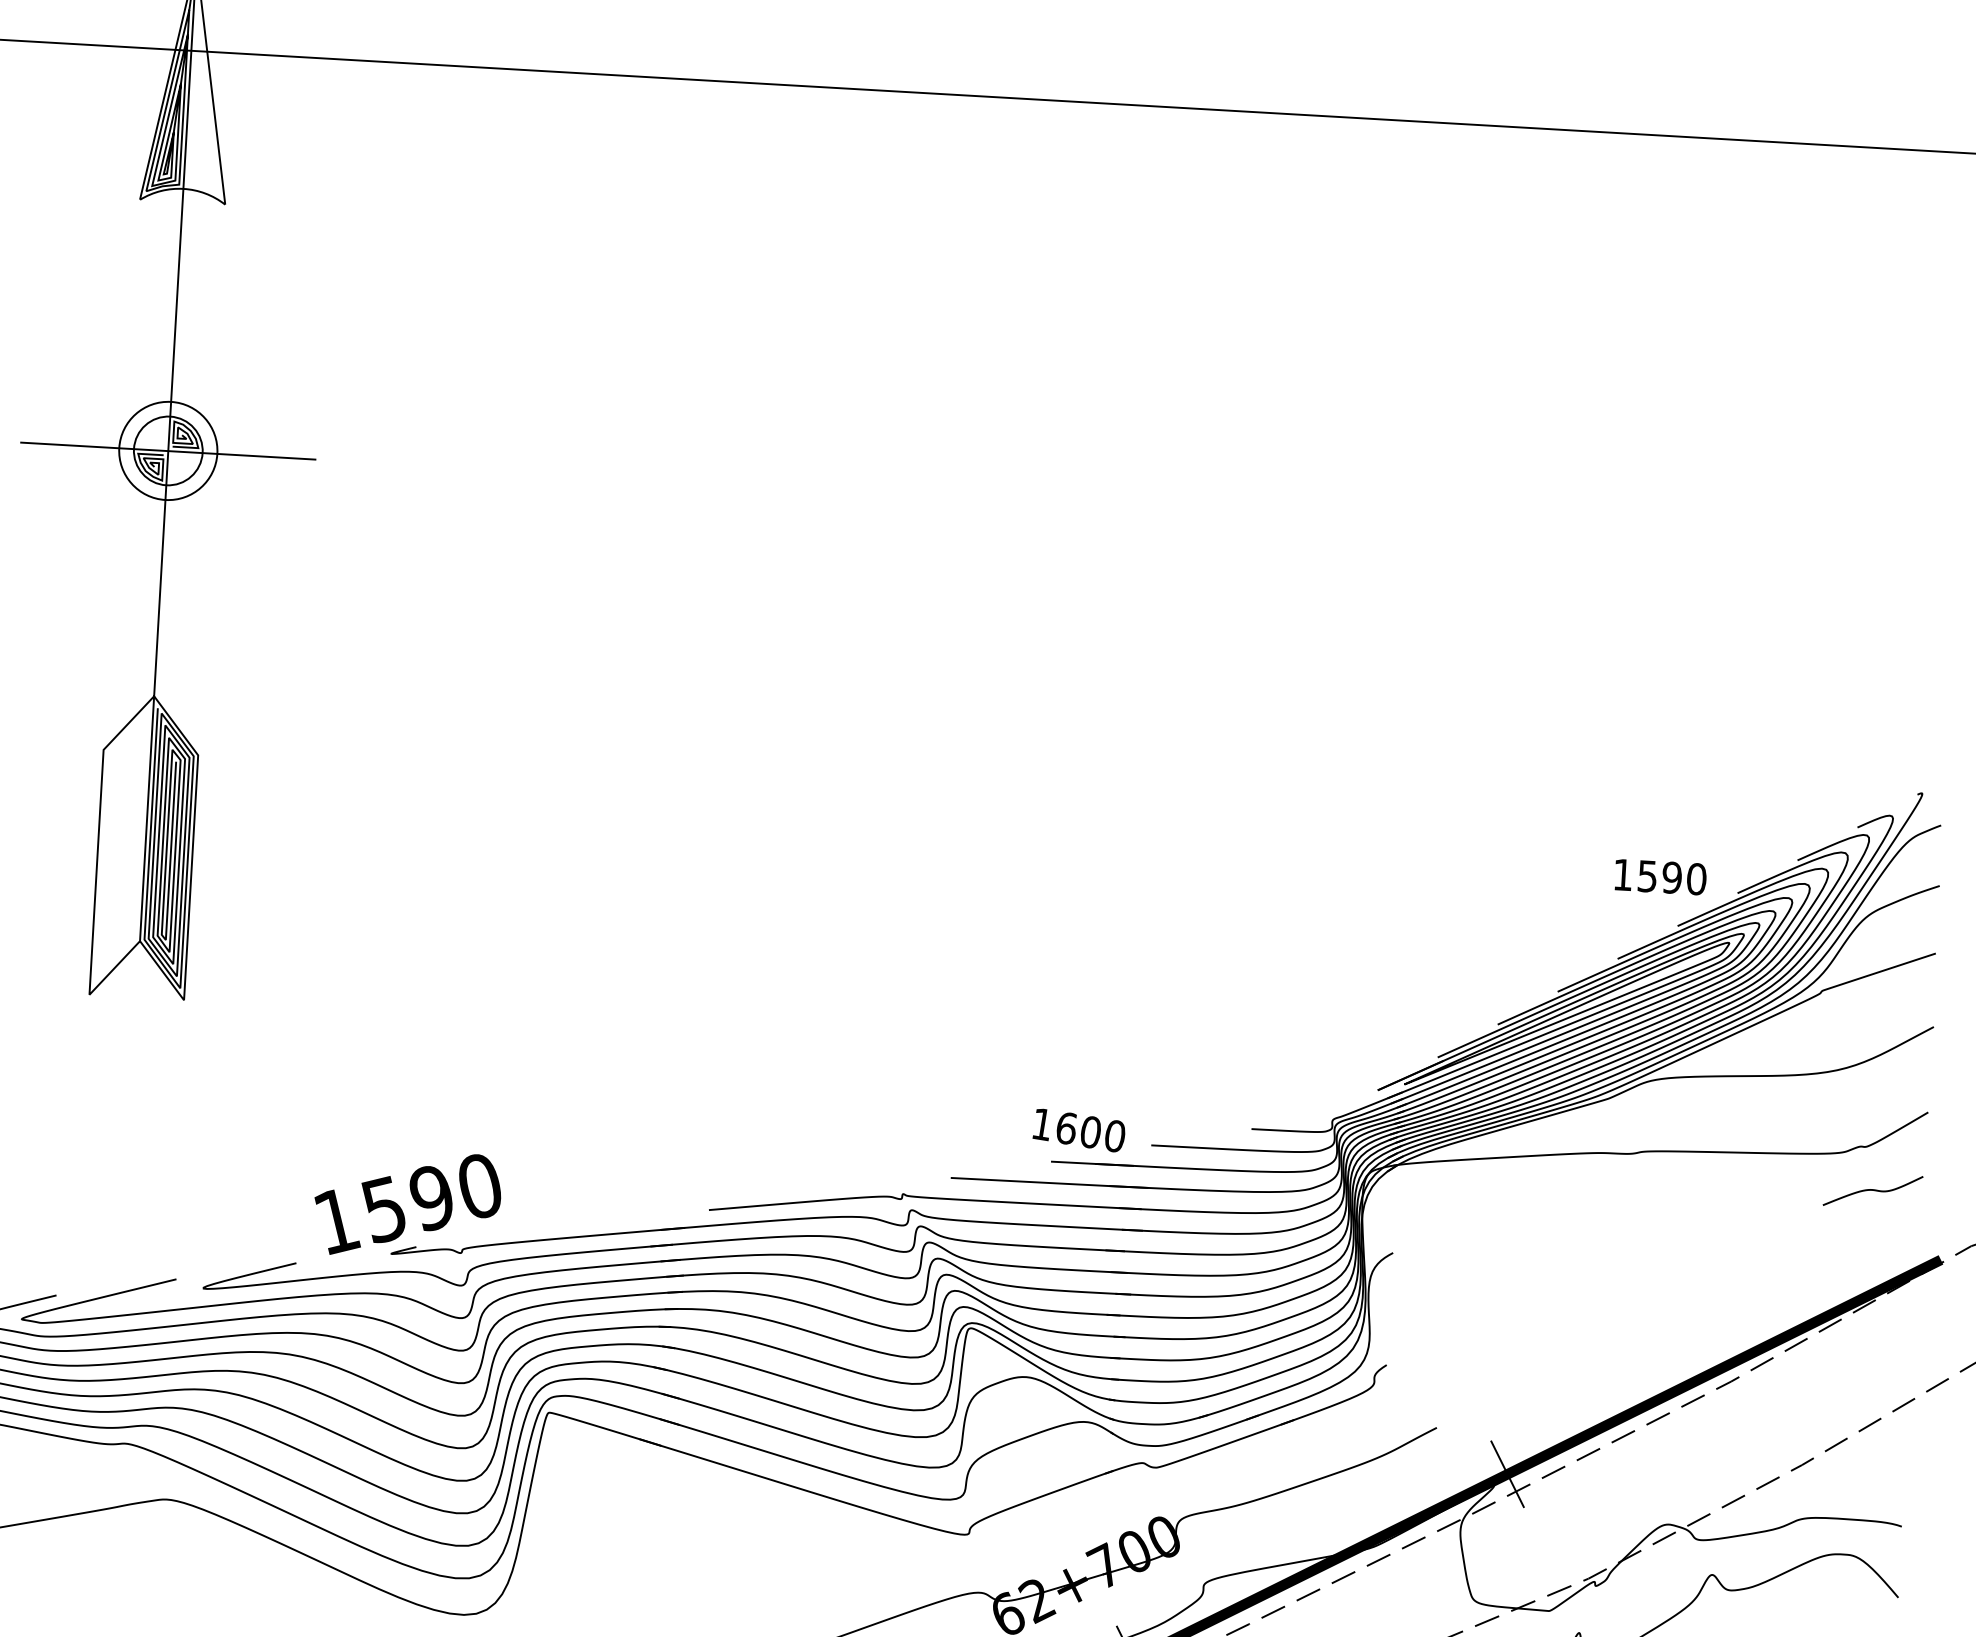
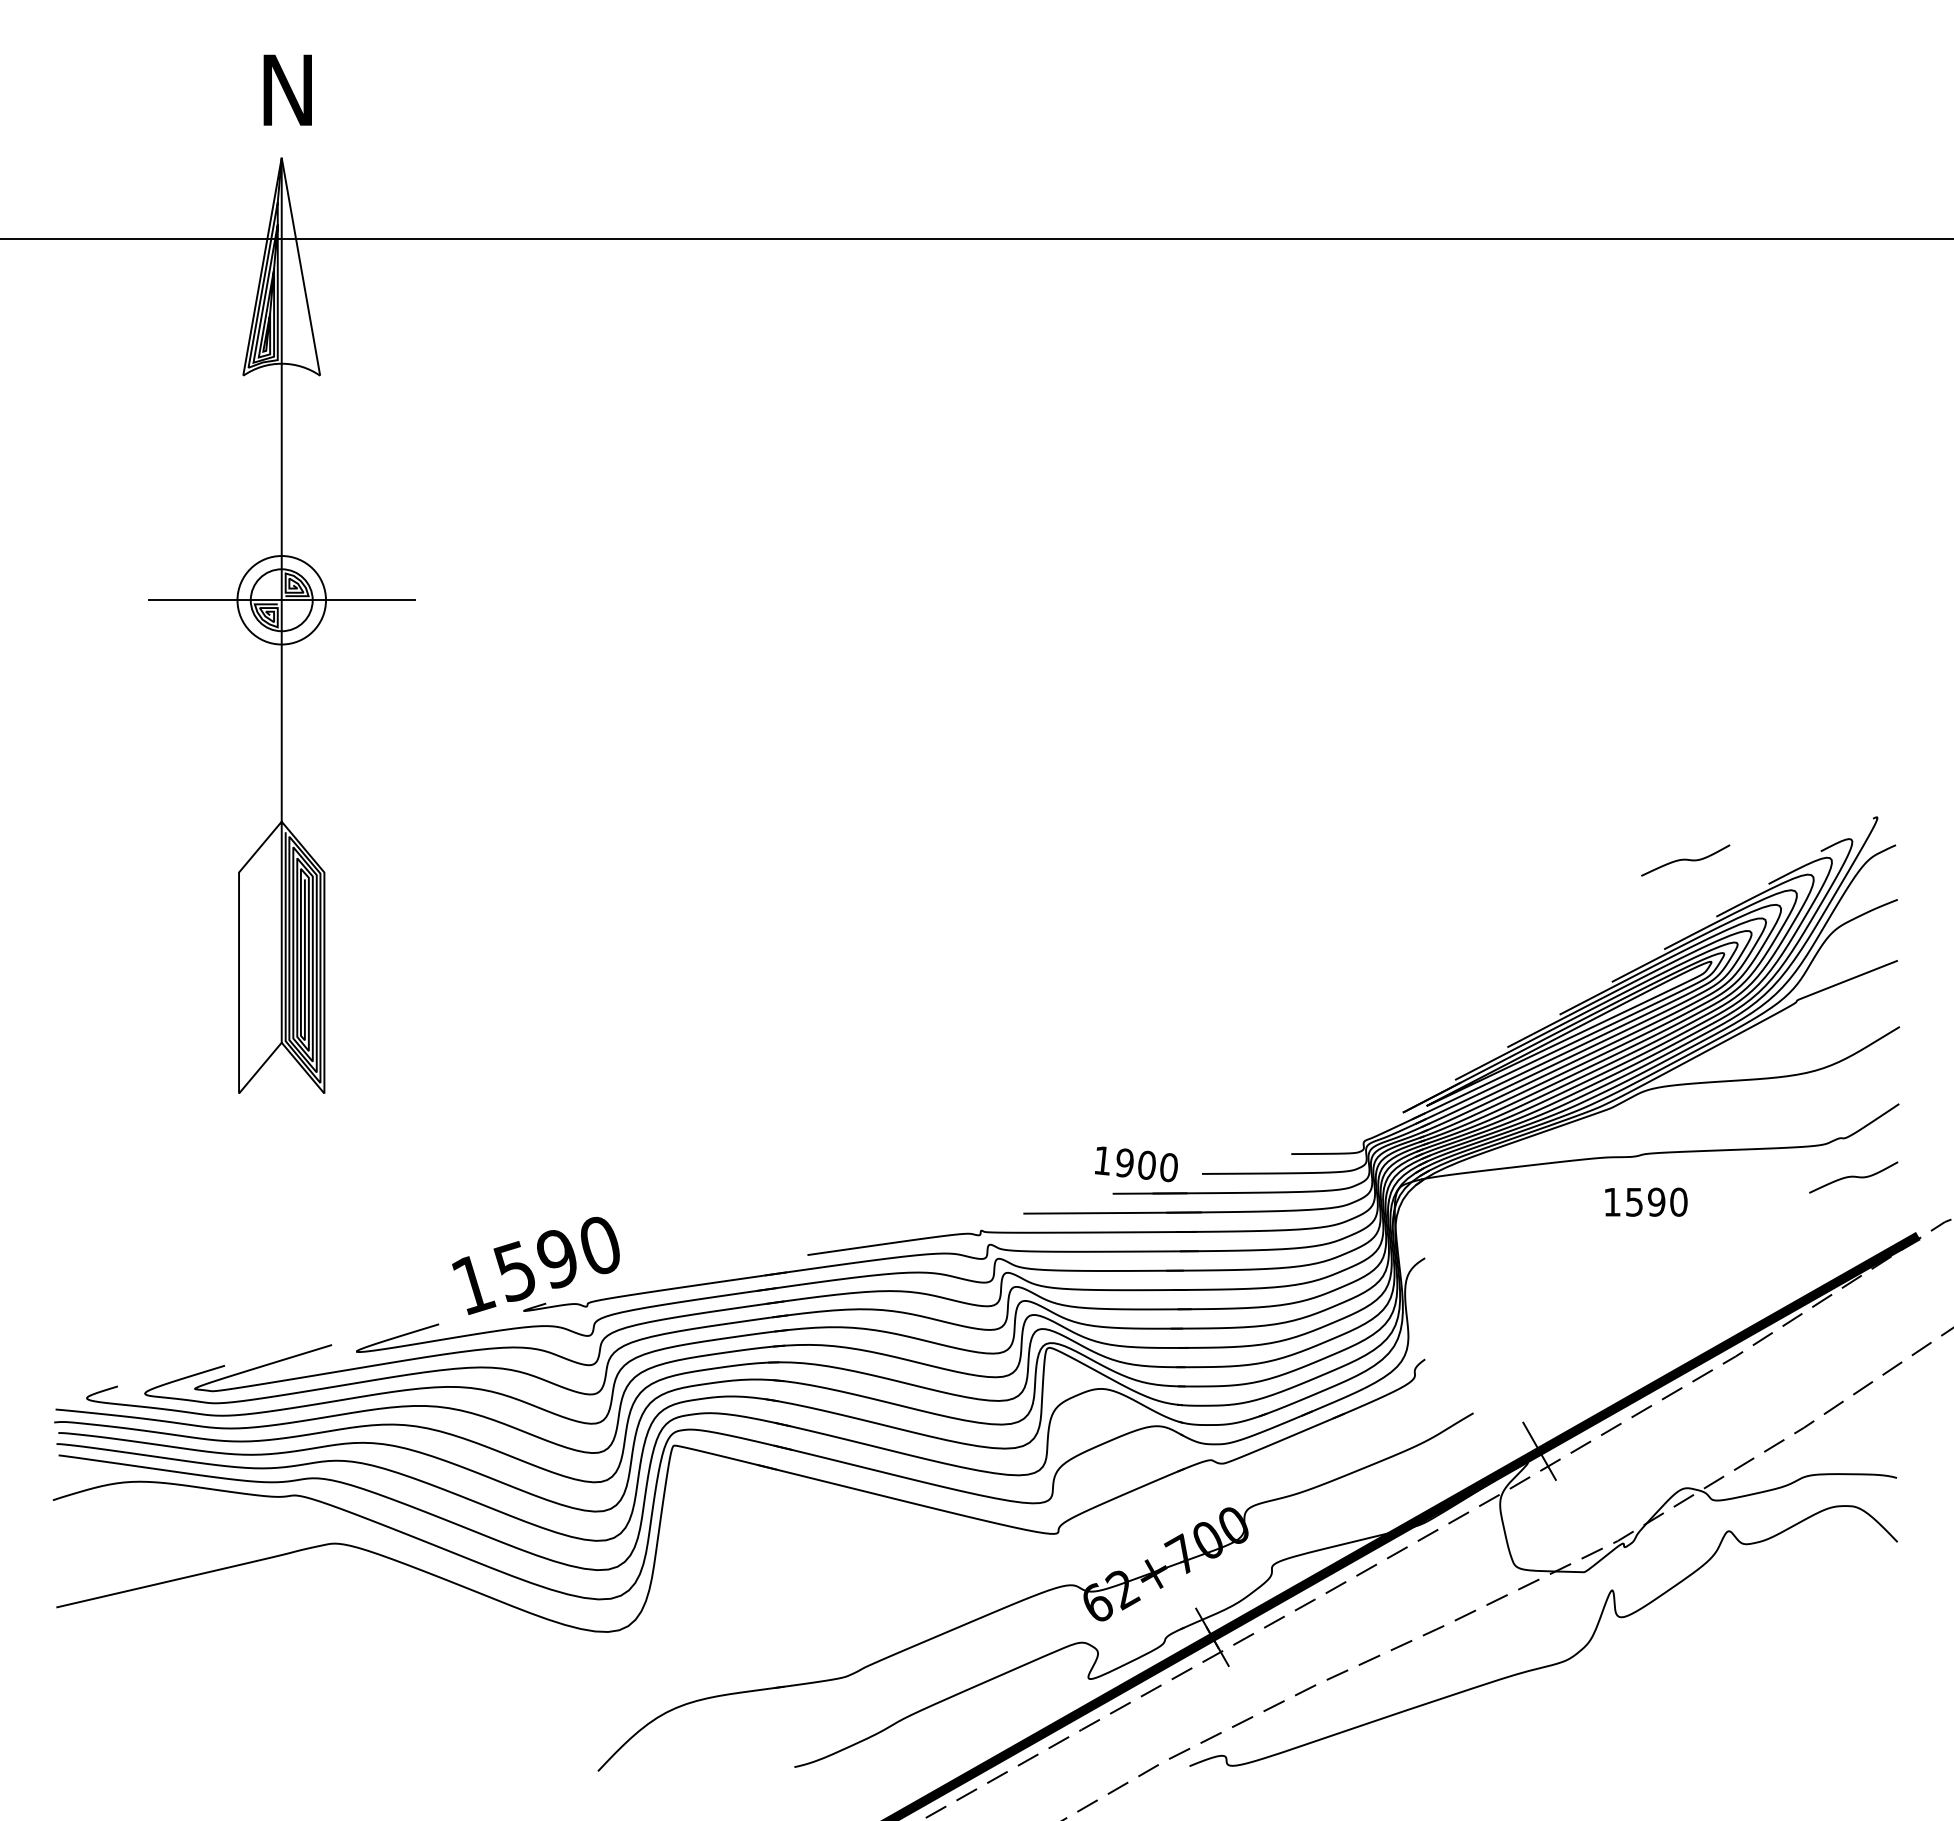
curve: (1706, 828) -> (1685, 860), added
text: (1660, 876) -> (1646, 1201), moved
text: (1066, 1127) -> (1124, 1162), 1600 -> 1900

